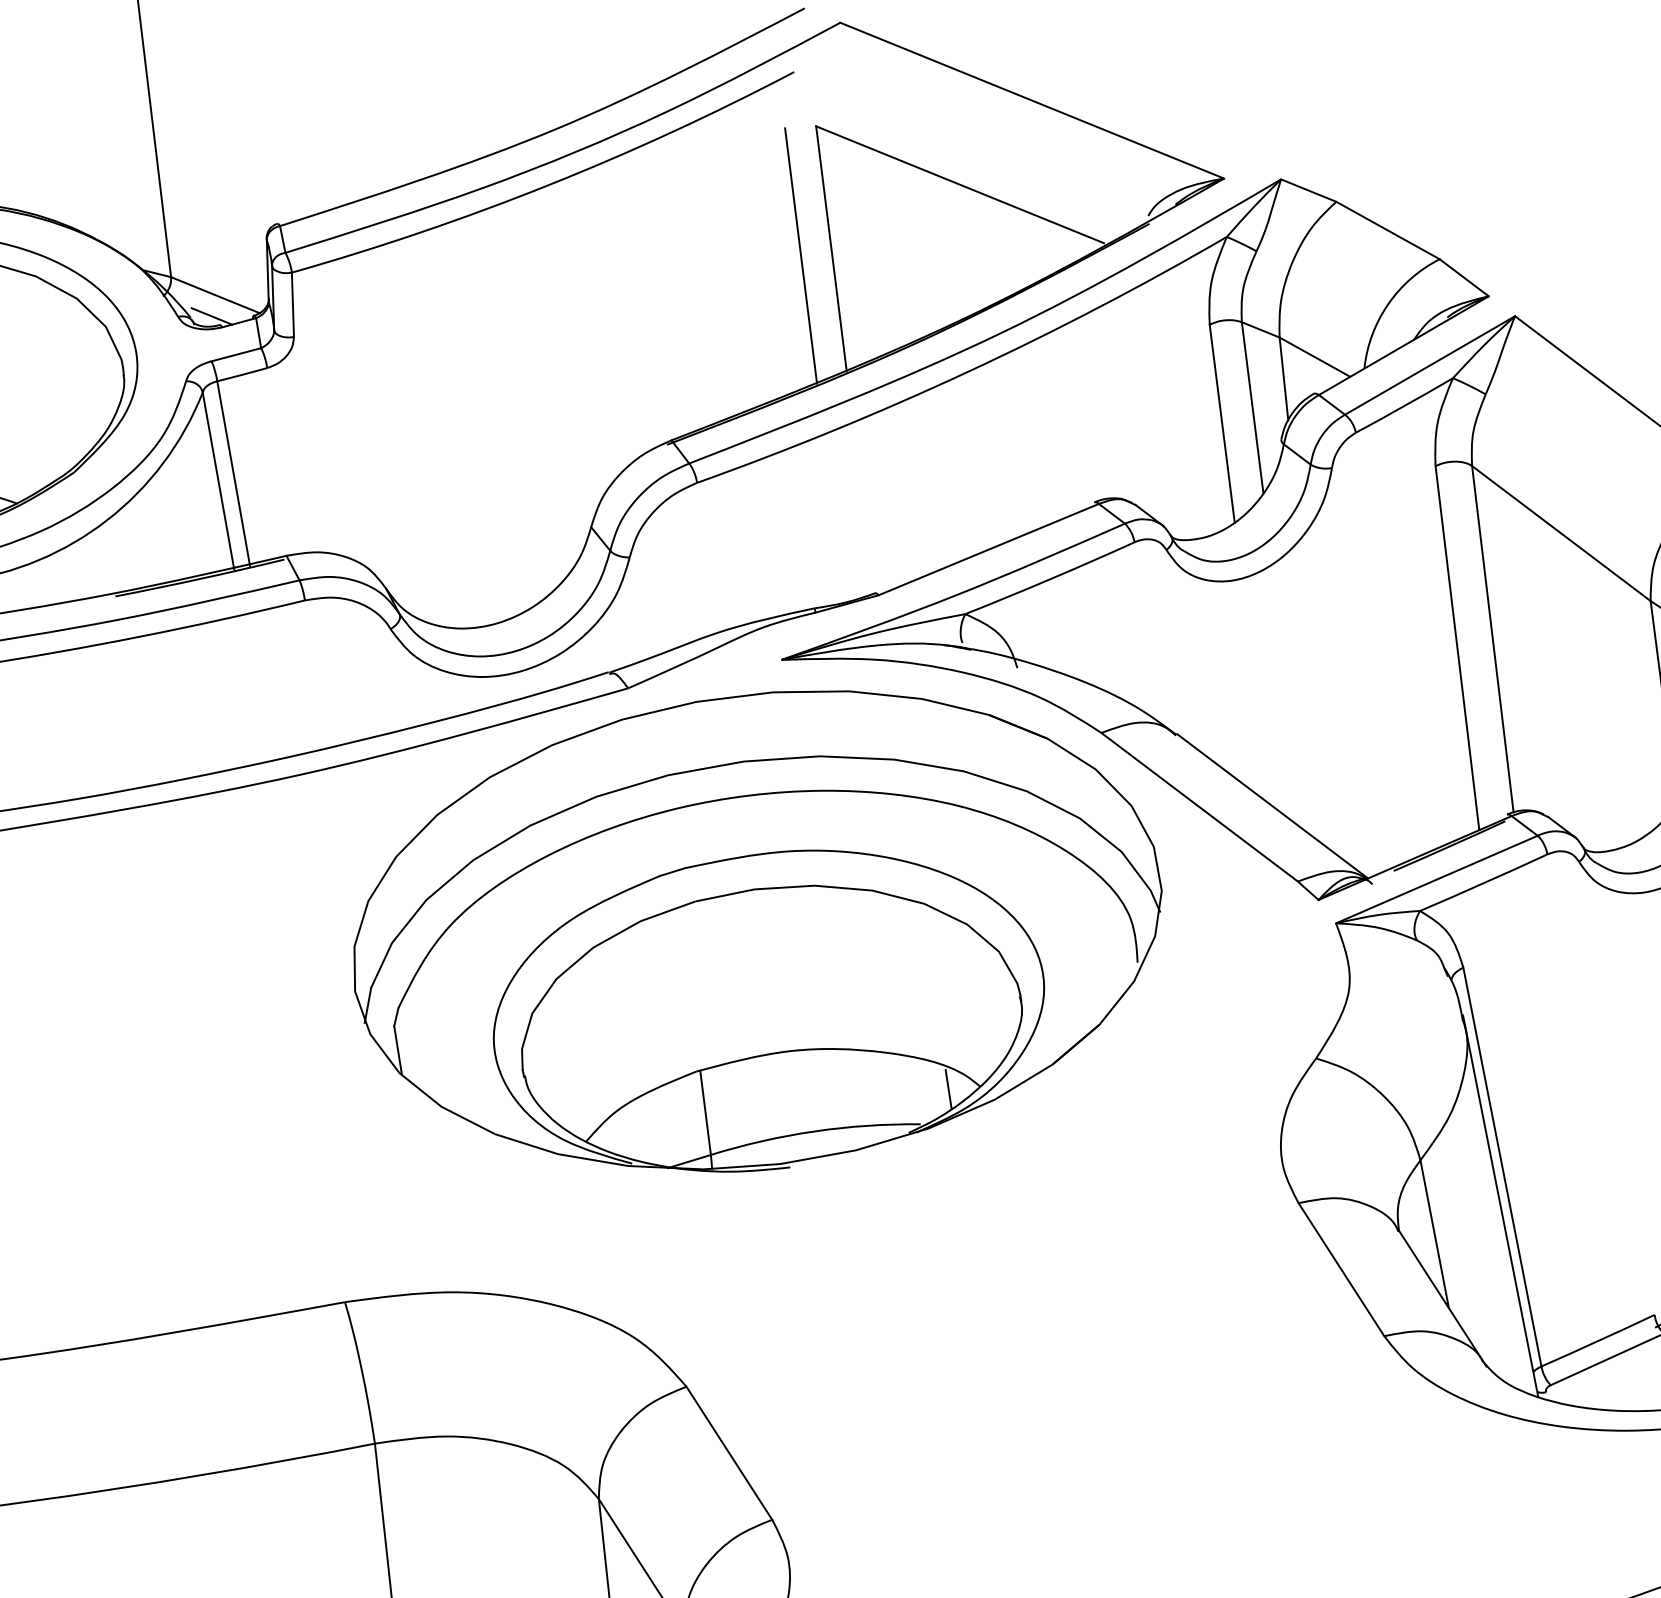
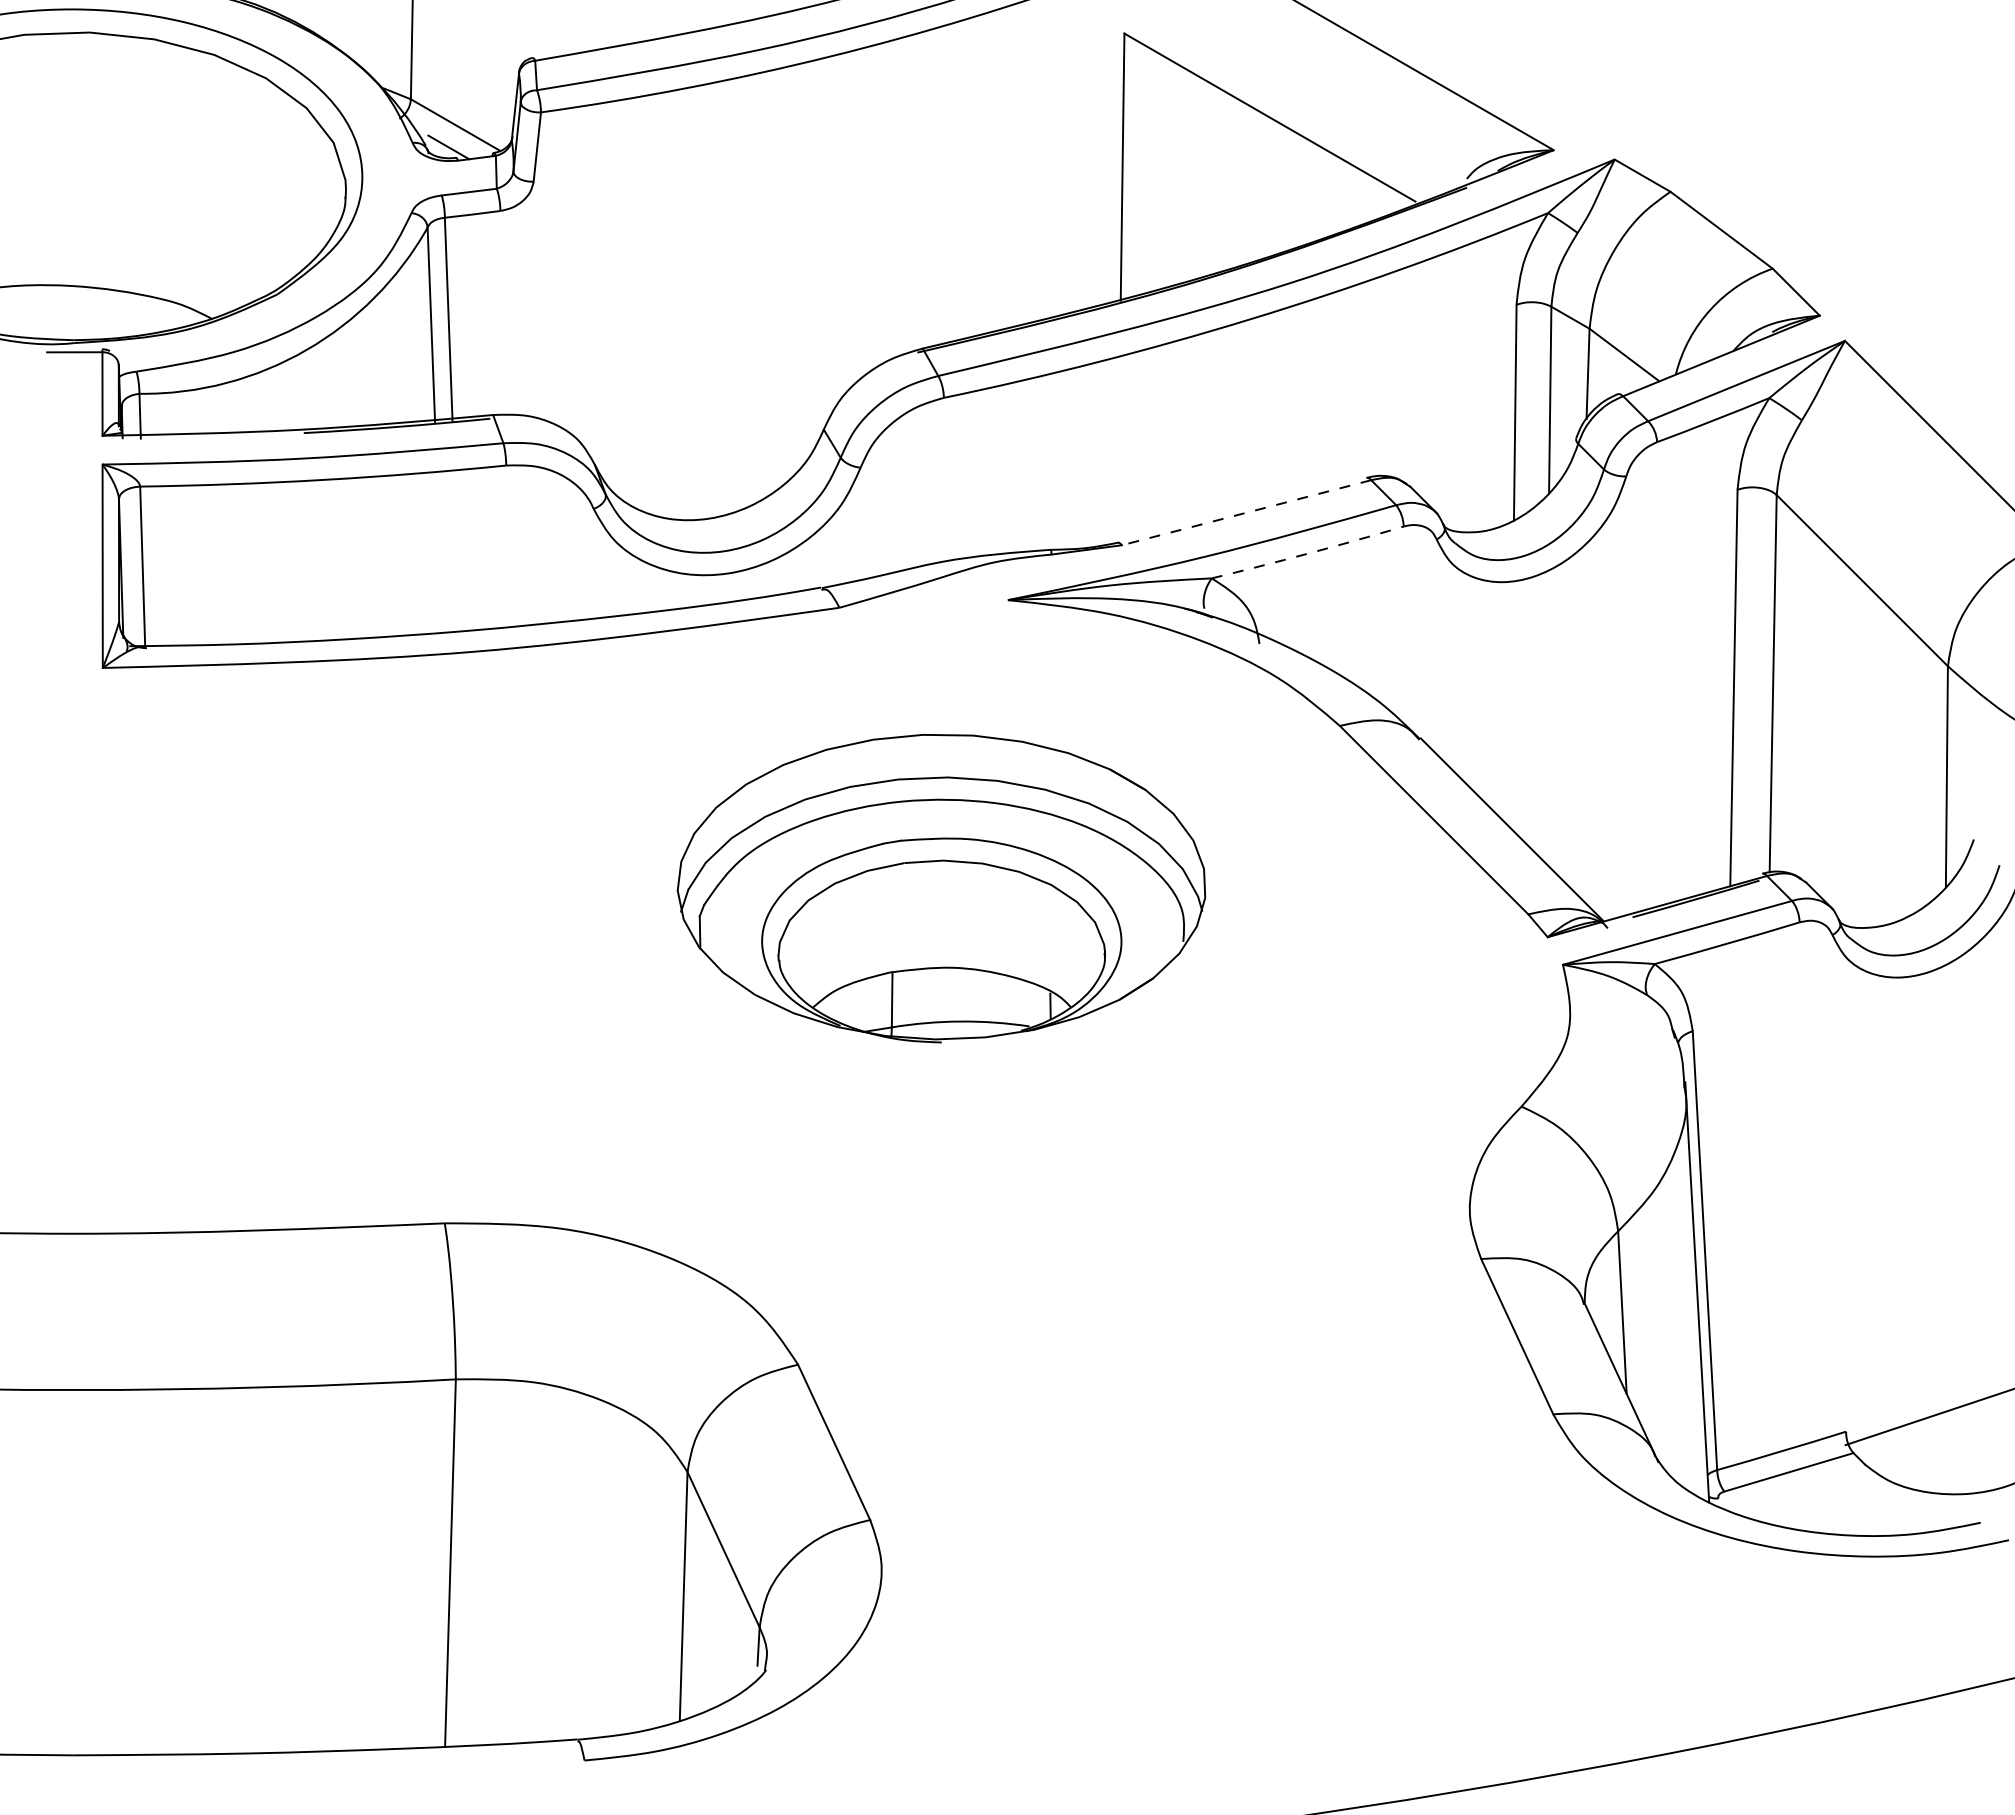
line: (800, 256) -> (1088, 170), removed
line: (988, 549) -> (1246, 512), solid -> dashed
arc: (1050, 579) -> (1308, 553), solid -> dashed
part: (757, 932) -> (941, 888), size x0.6

